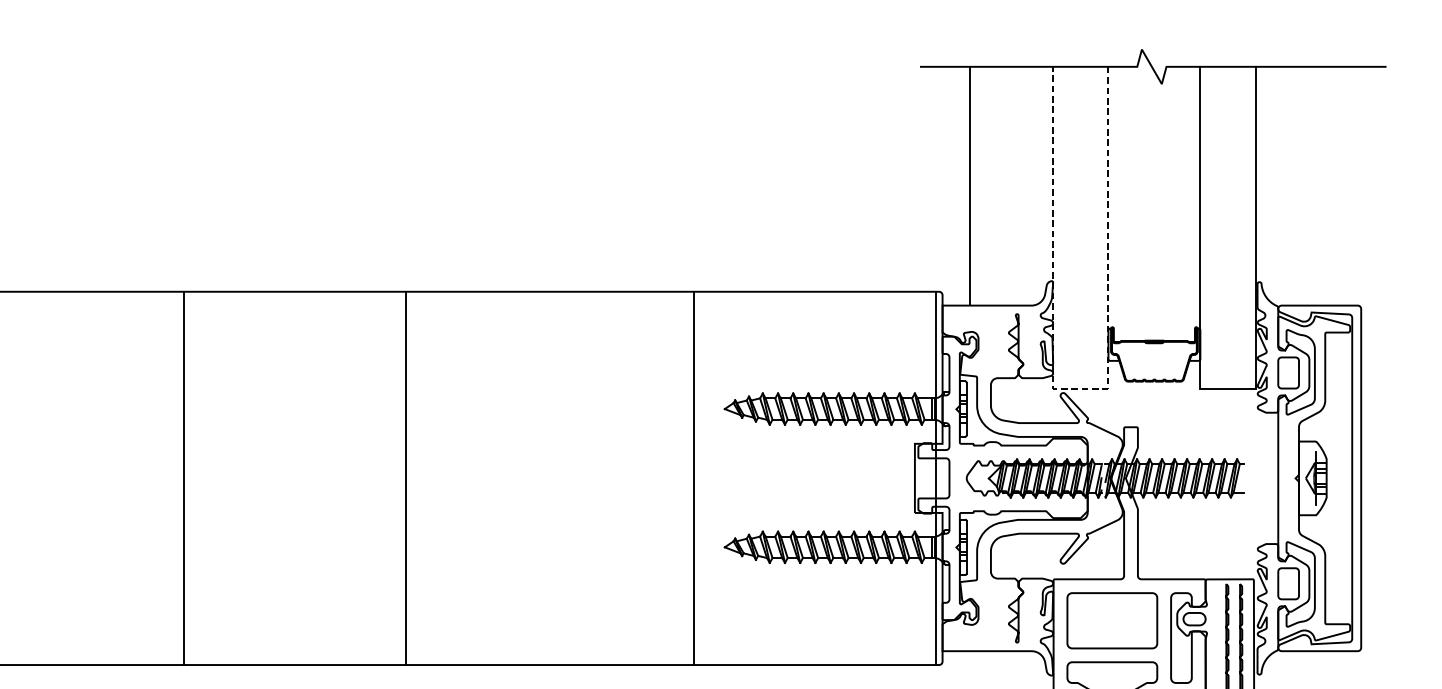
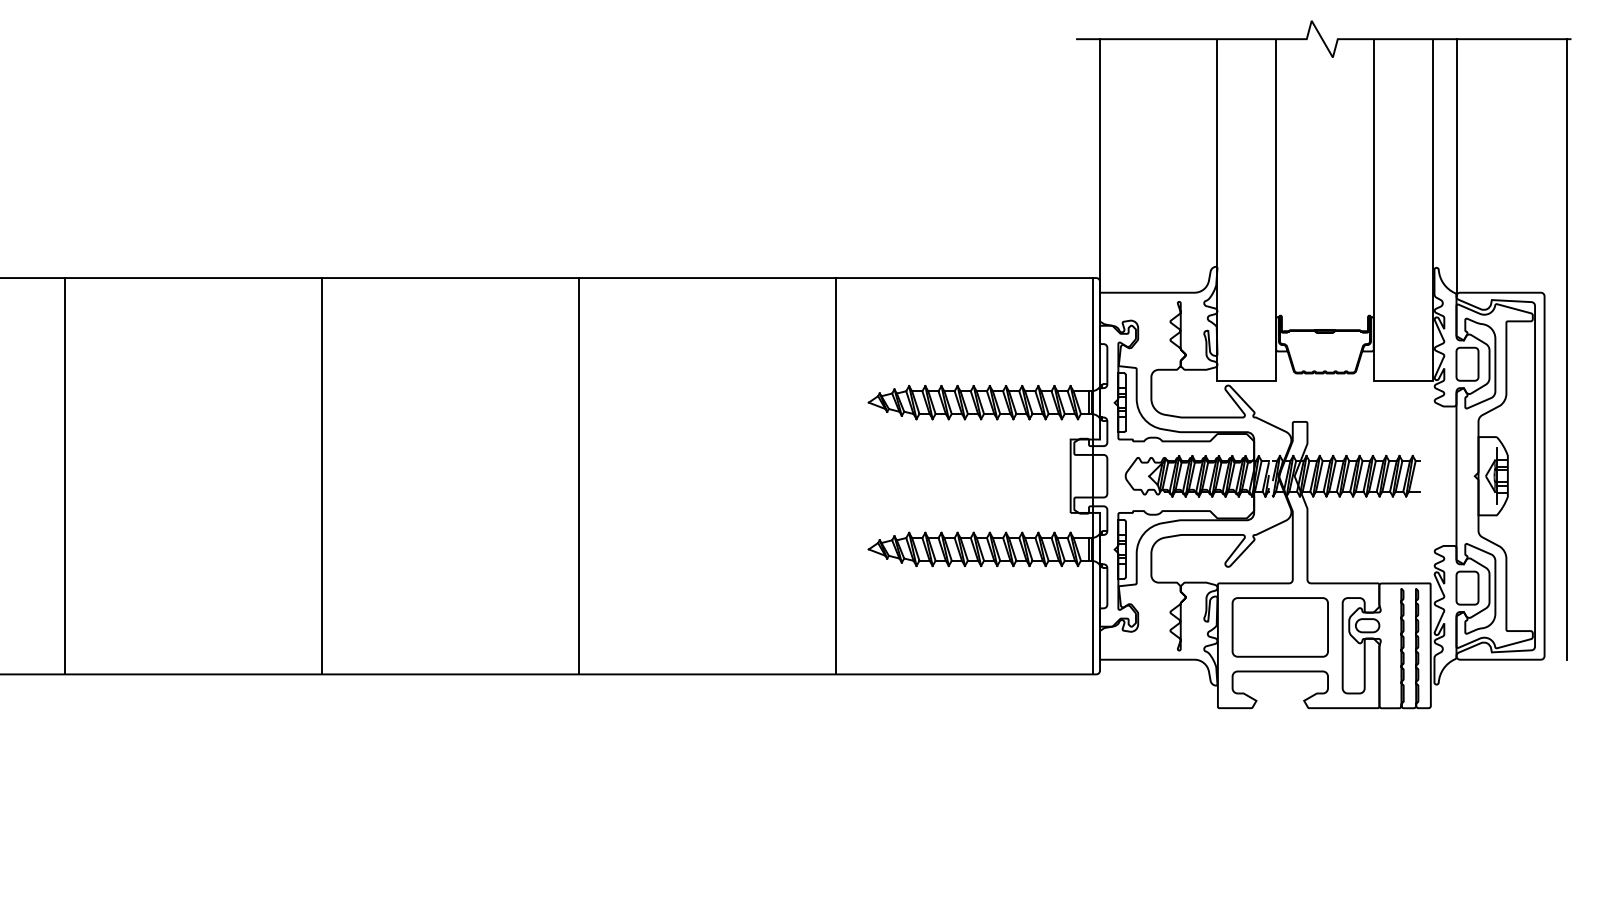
line: (970, 185) -> (1100, 165), moved
line: (1278, 187) -> (1456, 167), added
line: (1381, 359) -> (1566, 349), added
line: (1080, 388) -> (1246, 380), dashed -> solid
line: (183, 478) -> (321, 476), moved
line: (405, 478) -> (578, 476), moved

